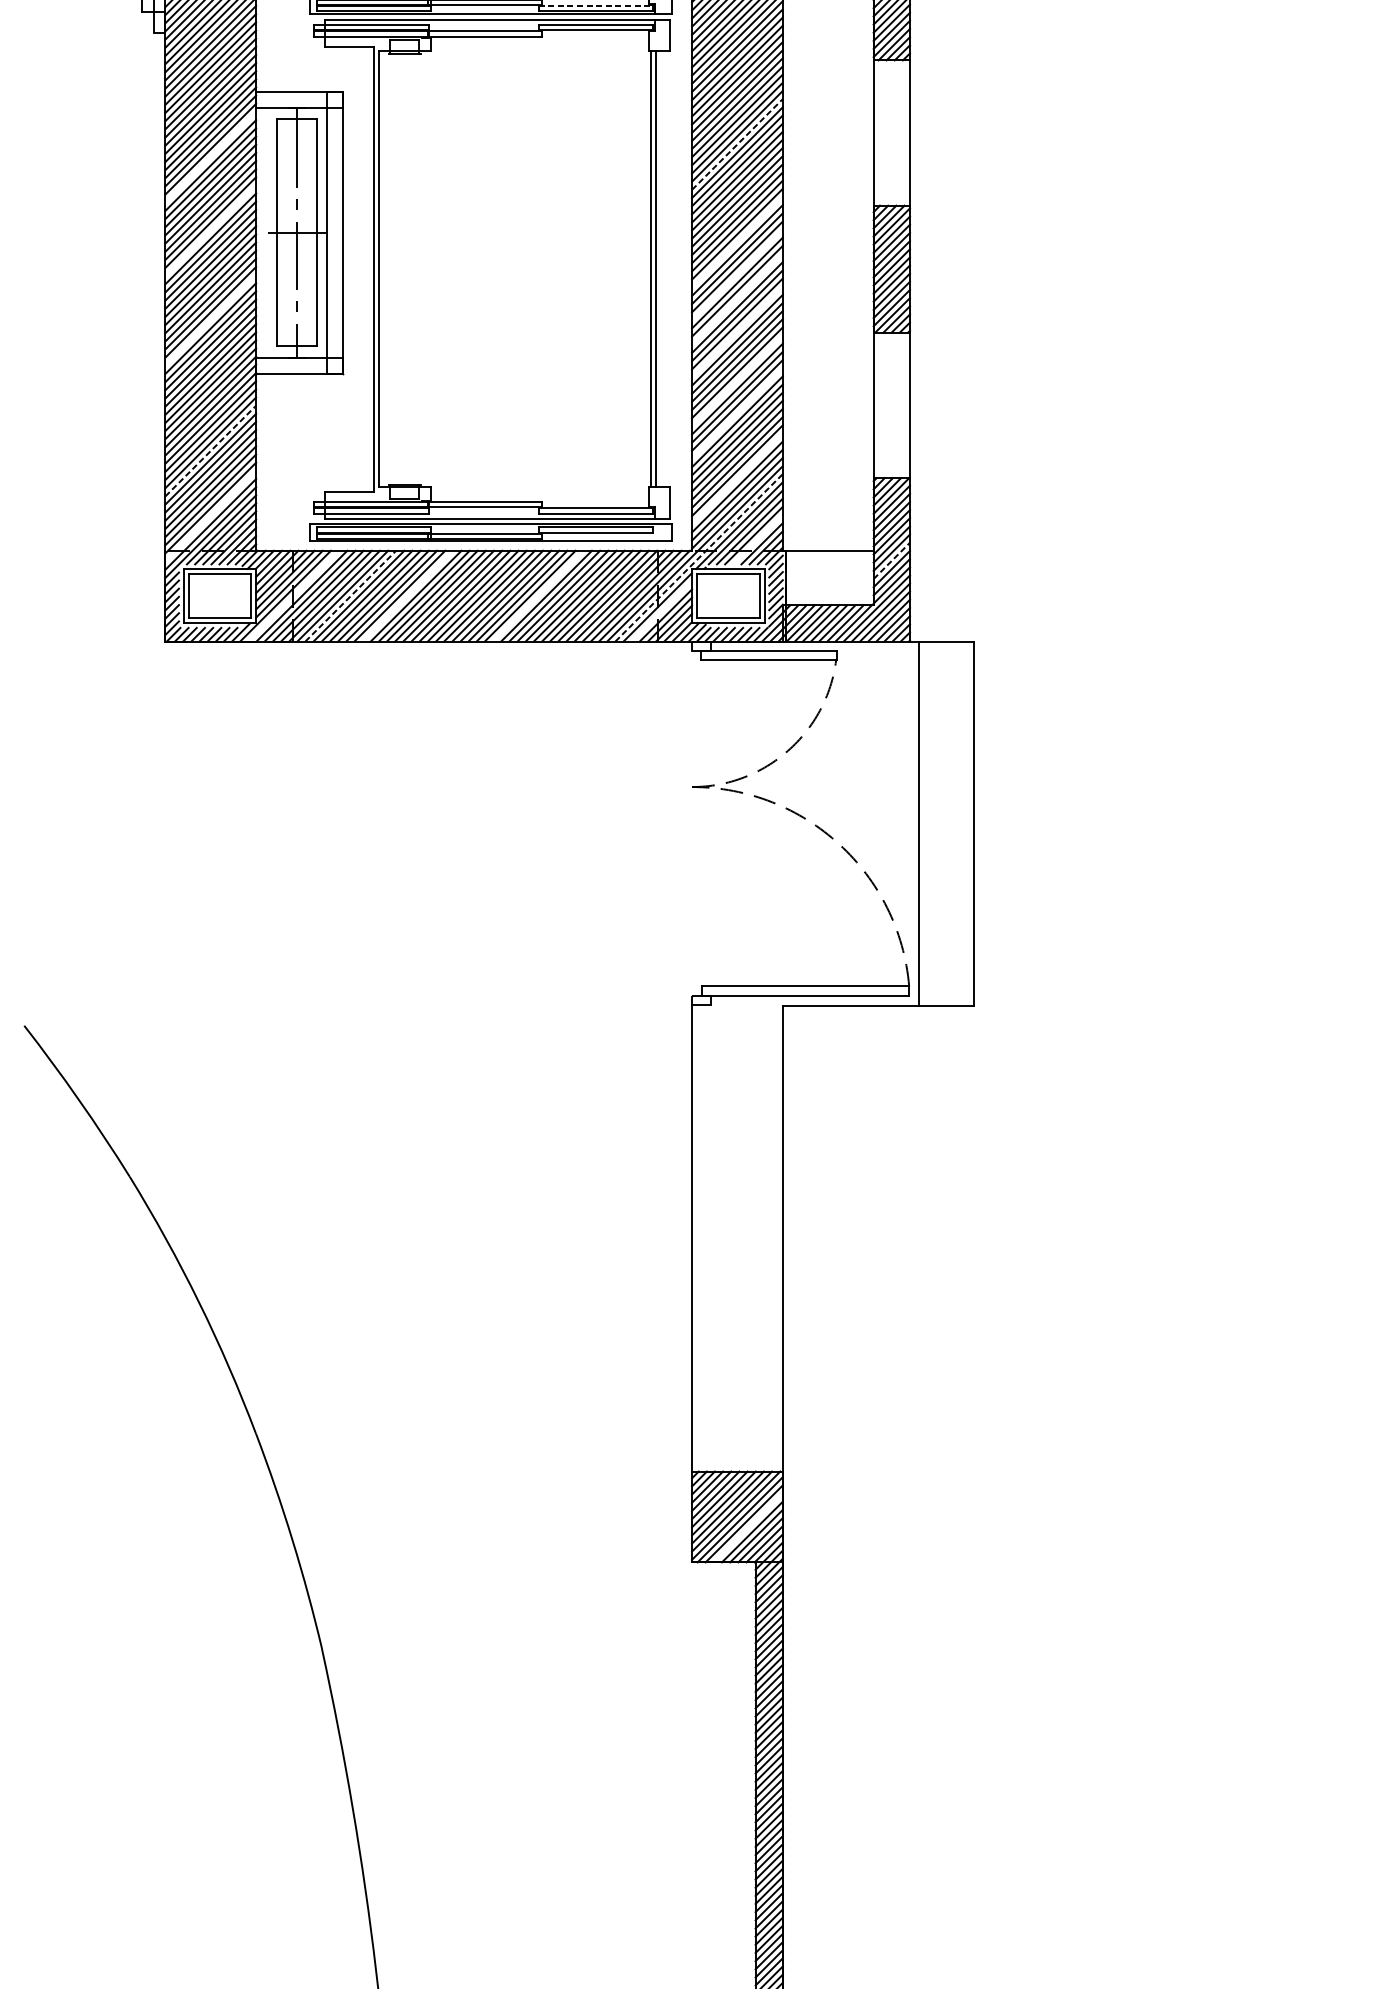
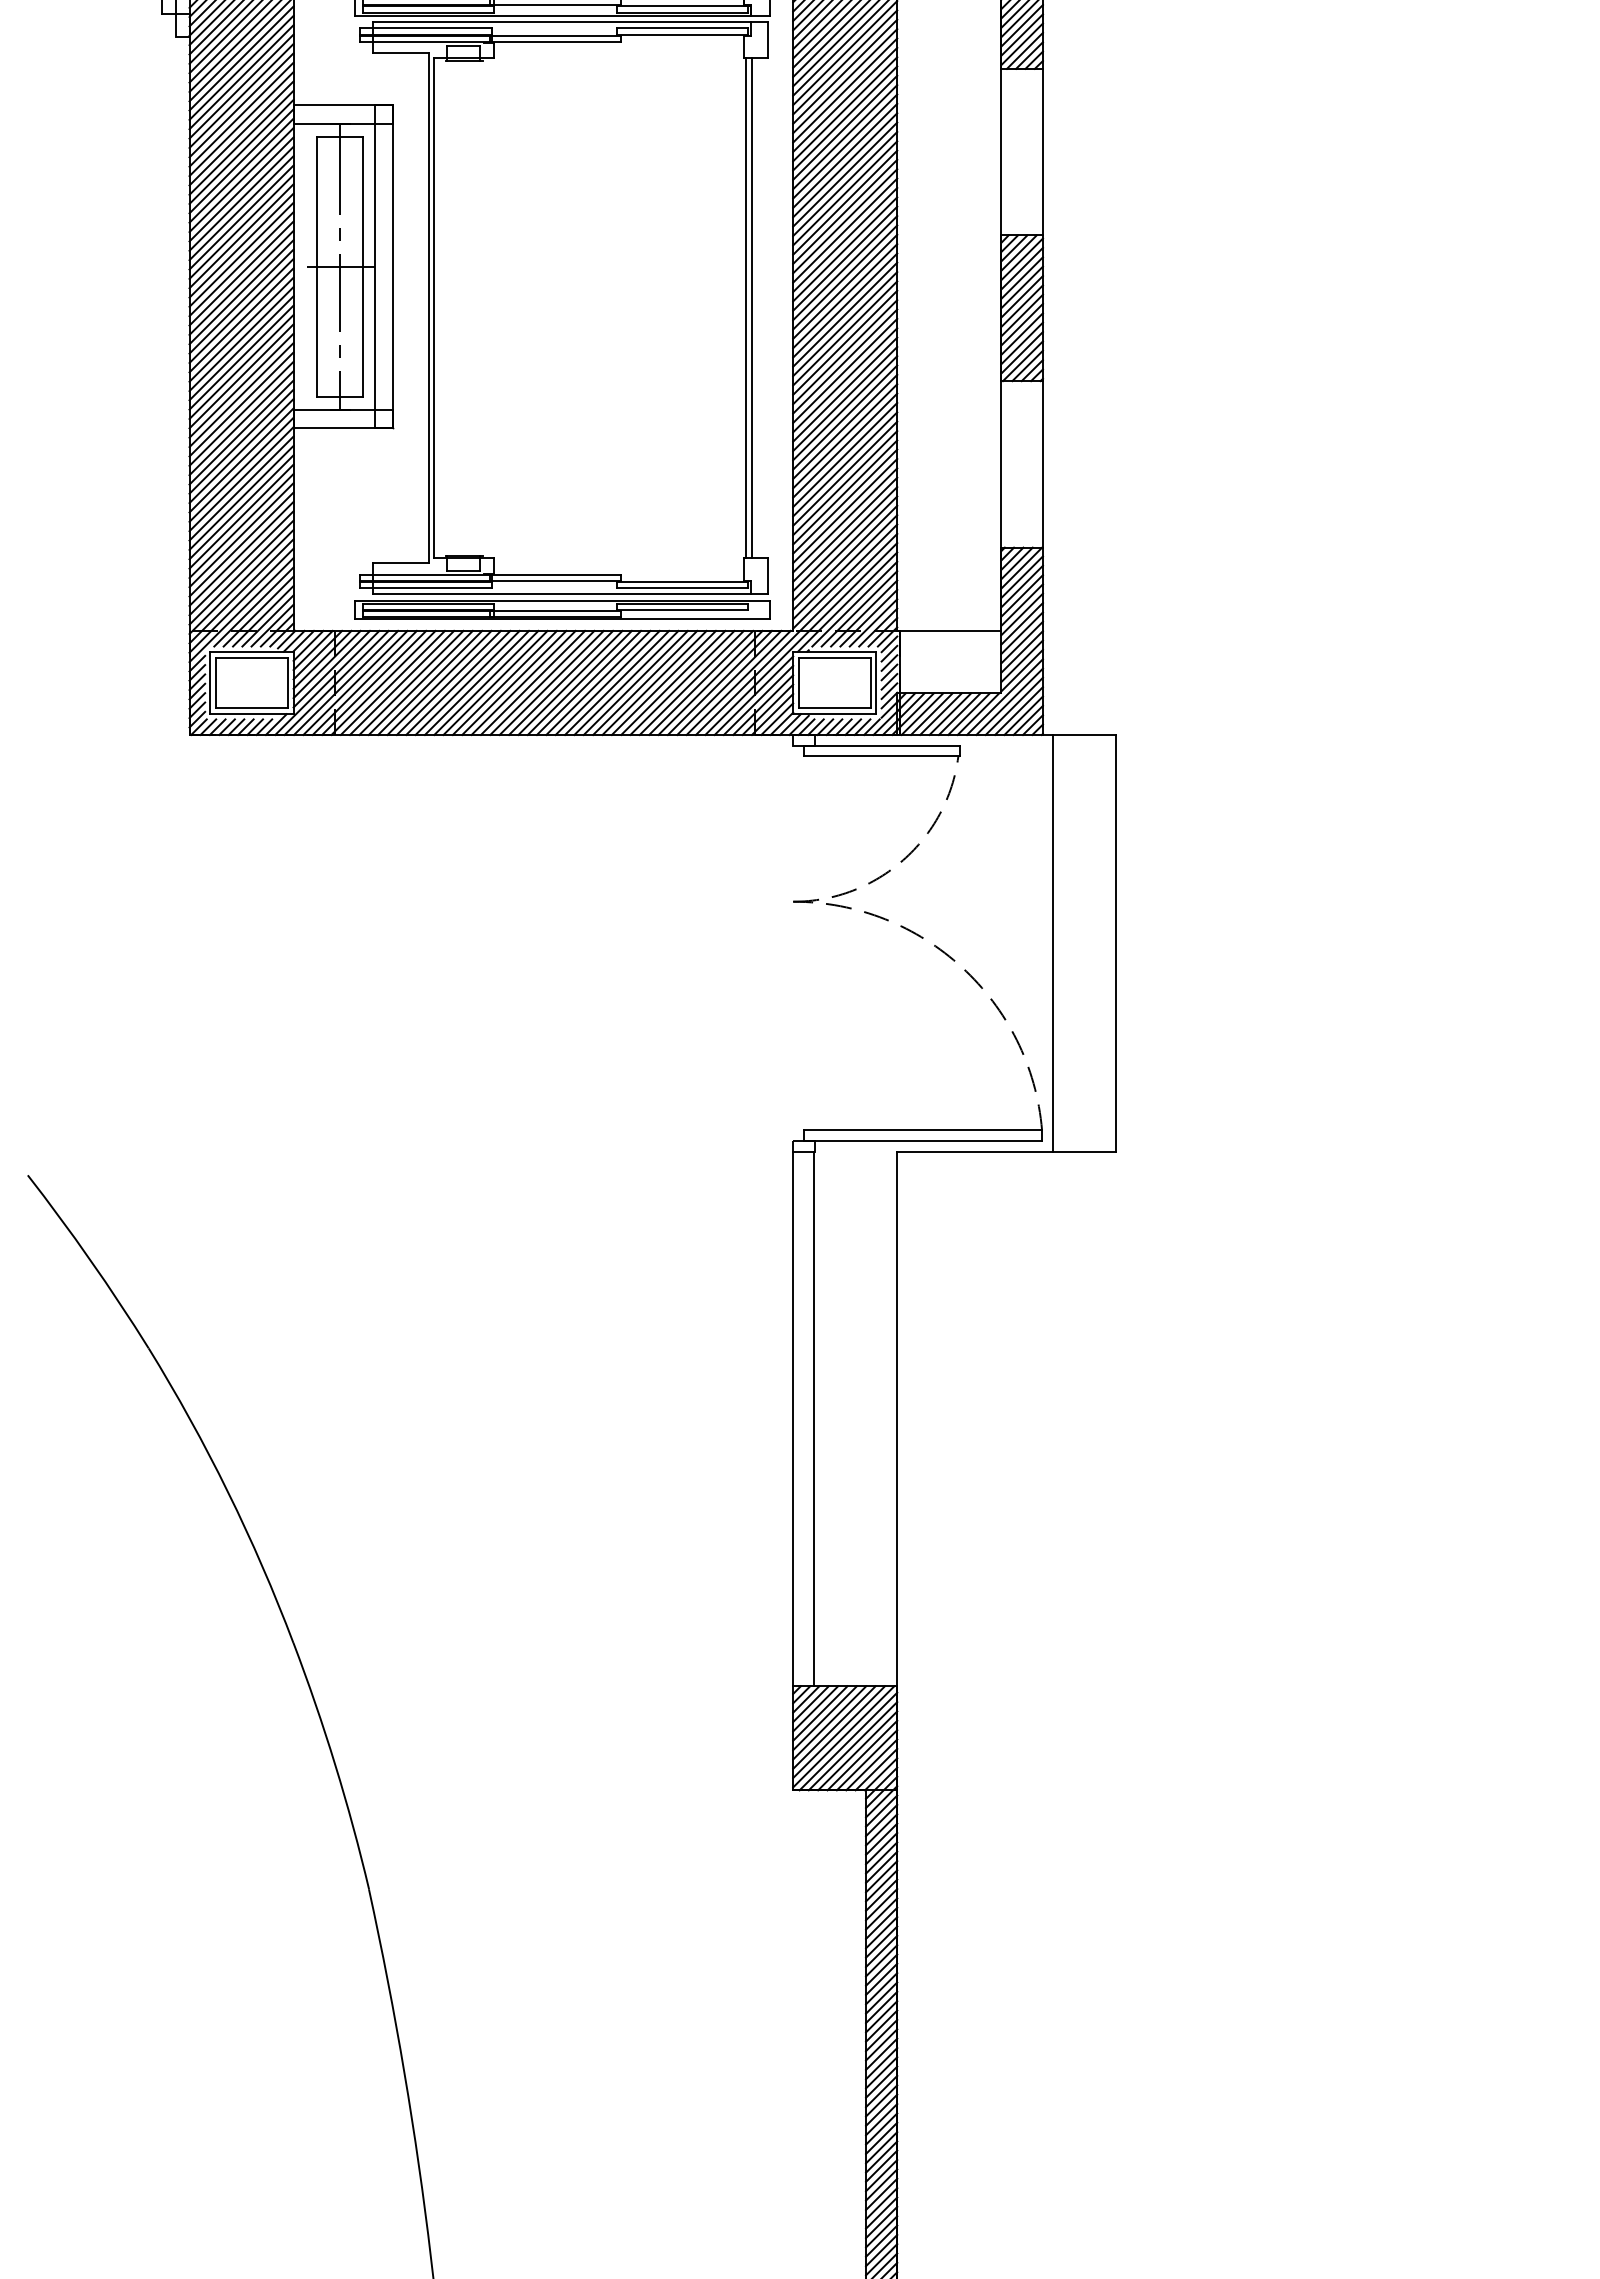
line: (595, 5) -> (682, 6), dashed -> solid
line: (737, 144) -> (845, 165), dashed -> solid
line: (210, 157) -> (241, 180), added
line: (210, 231) -> (241, 264), added
line: (737, 242) -> (845, 277), added
line: (737, 274) -> (845, 314), added
line: (737, 299) -> (845, 342), added
line: (210, 320) -> (241, 366), added
line: (737, 332) -> (845, 380), added
line: (737, 381) -> (845, 436), added
line: (737, 413) -> (845, 473), added
line: (210, 450) -> (241, 516), dashed -> solid
line: (737, 478) -> (845, 548), added
line: (210, 516) -> (241, 591), added
line: (757, 539) -> (868, 617), added
line: (699, 558) -> (801, 639), dashed -> solid
line: (892, 560) -> (1022, 642), dashed -> solid
line: (293, 595) -> (336, 682), added
line: (351, 595) -> (402, 682), dashed -> solid
line: (407, 595) -> (467, 682), added
line: (538, 595) -> (617, 682), added
line: (661, 610) -> (758, 699), added
line: (710, 1237) -> (814, 1418), added
line: (748, 1527) -> (857, 1750), added

